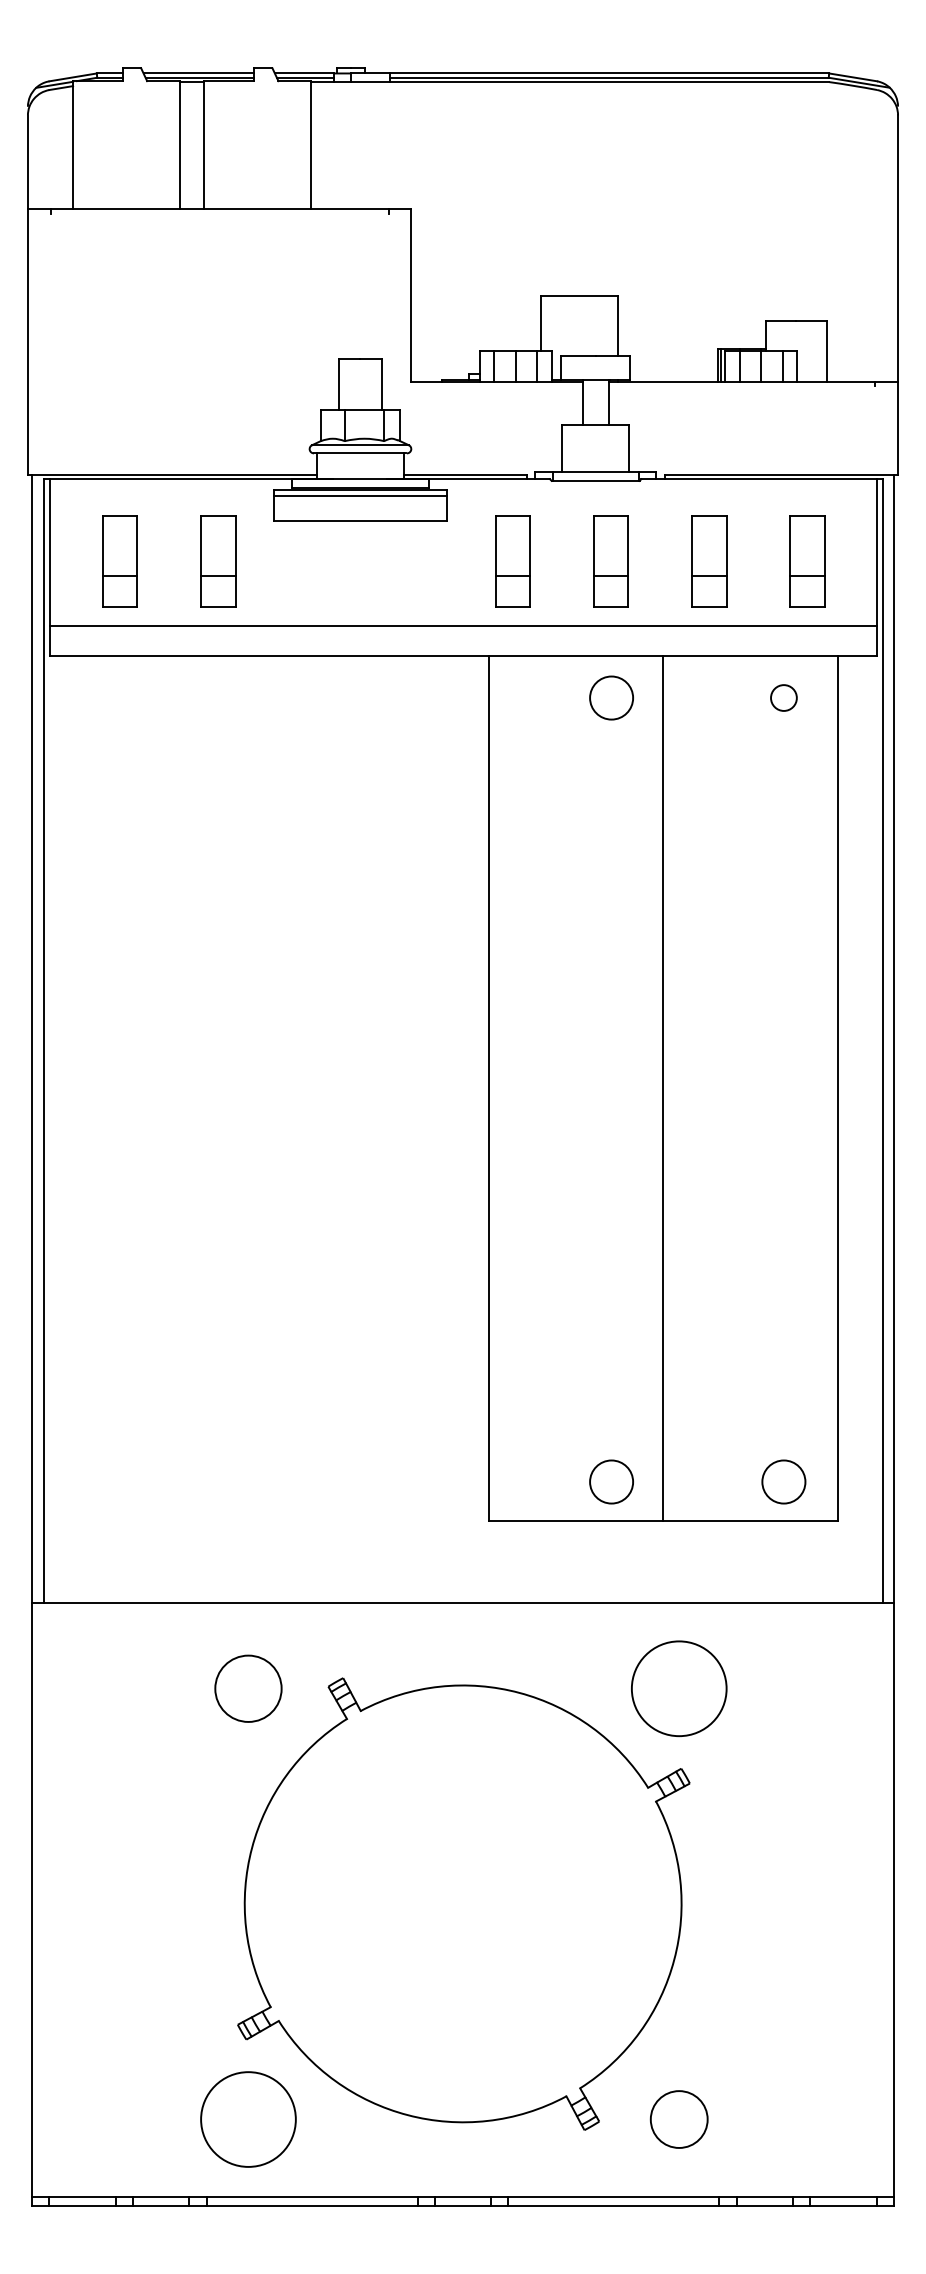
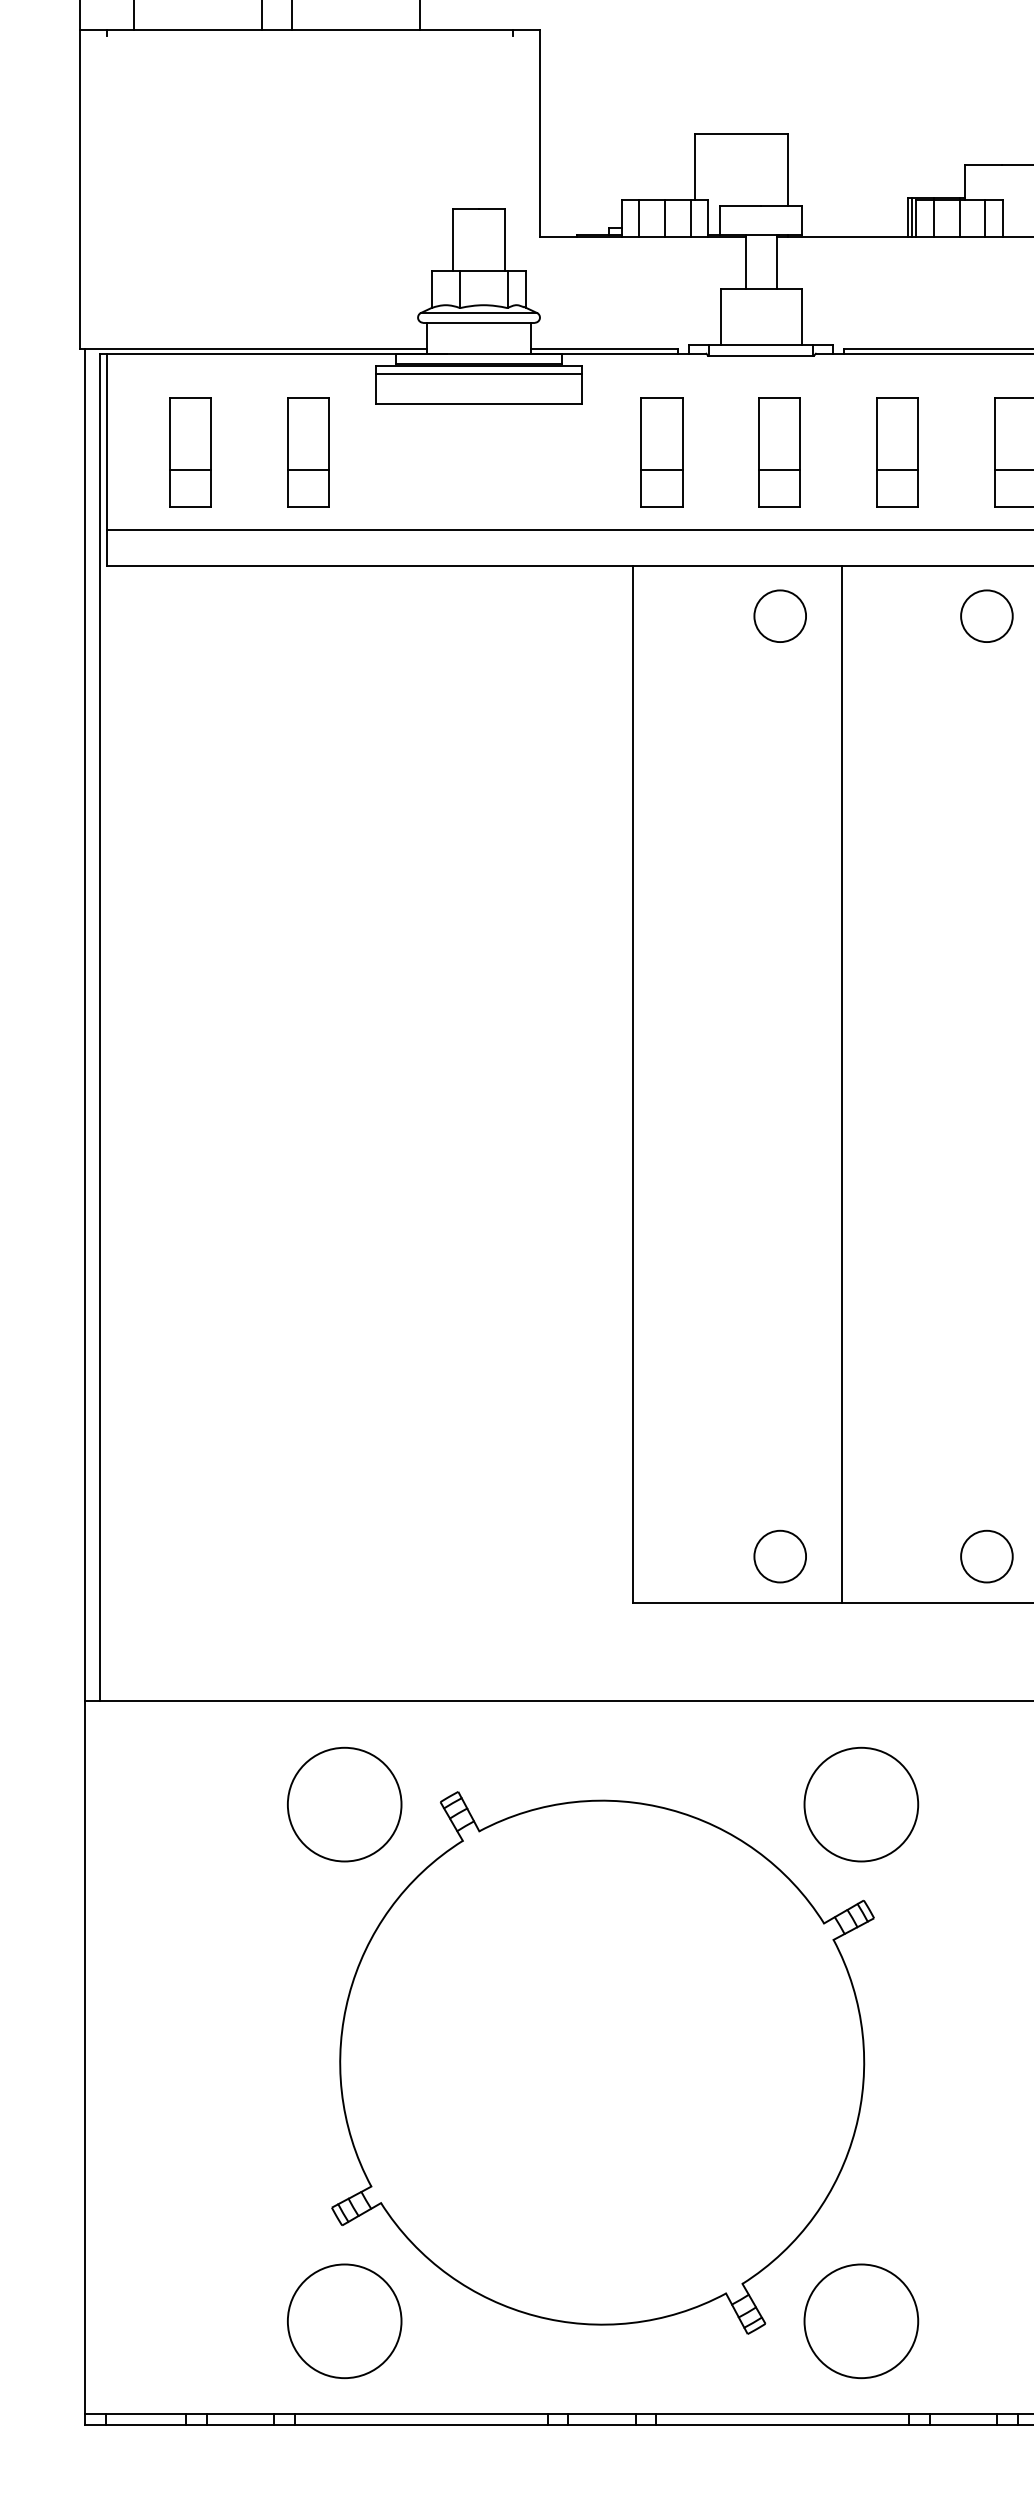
circle: (783, 697) -> (986, 615), size x1.67
circle: (248, 1688) -> (344, 1804), size x1.43
circle: (678, 2119) -> (860, 2321), size x1.67

